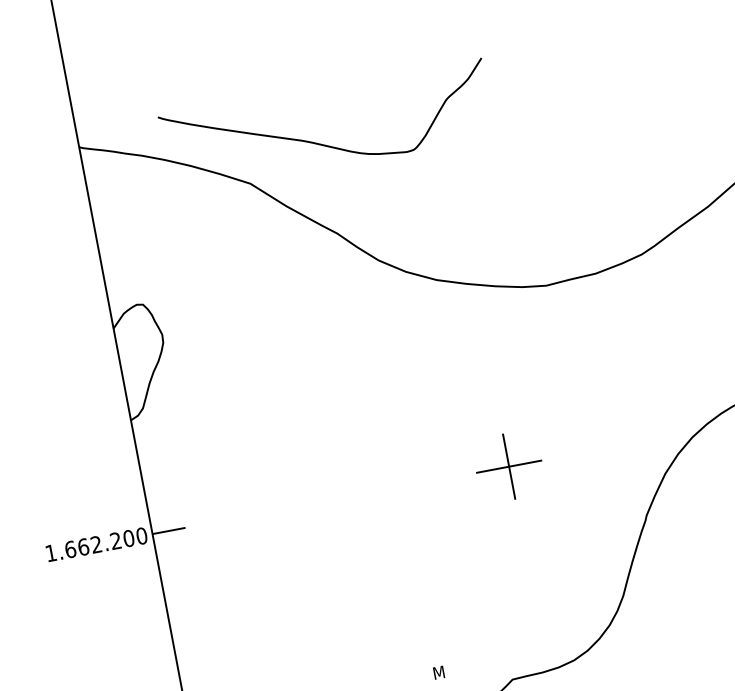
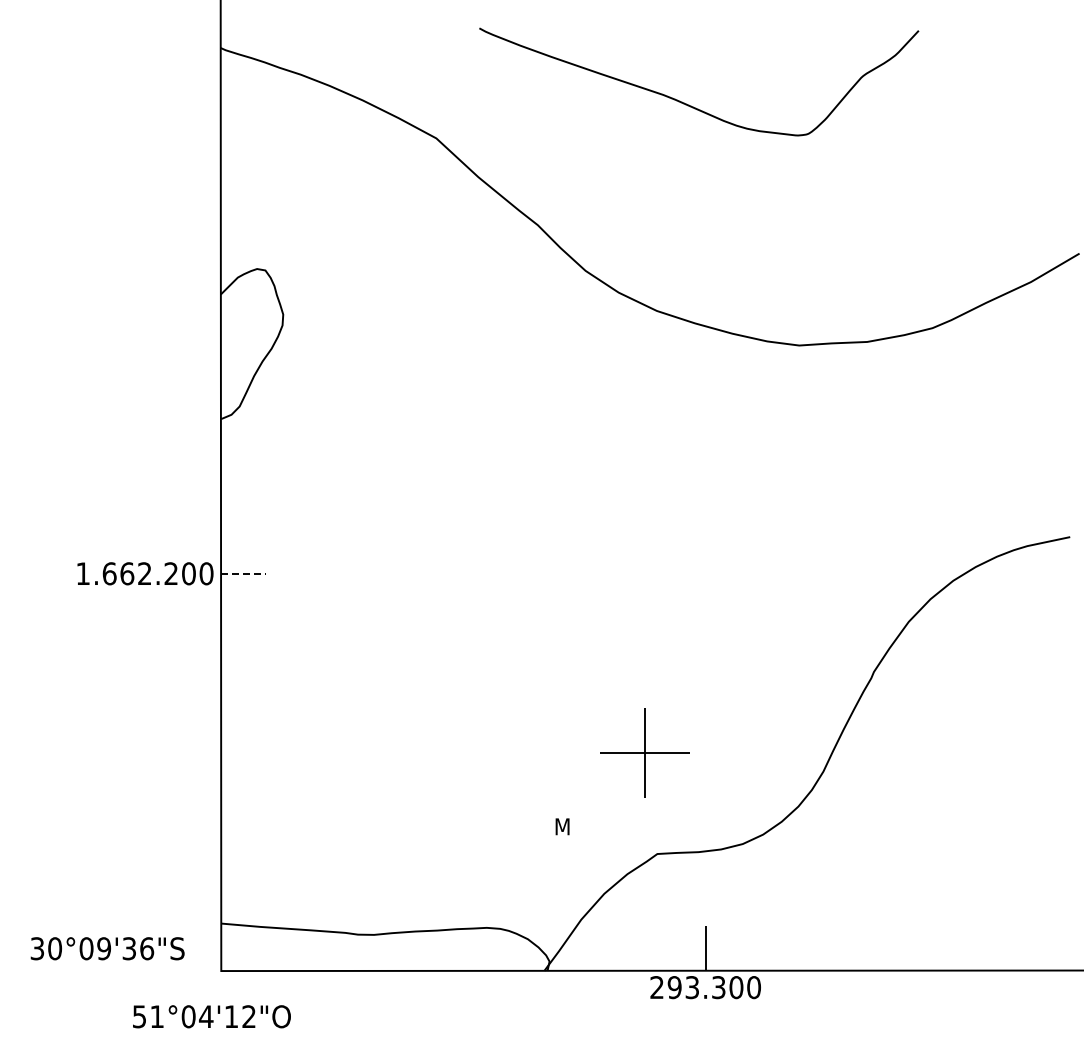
curve: (323, 144) -> (689, 104), moved
part: (509, 466) -> (644, 752), moved
line: (169, 530) -> (244, 573), solid -> dashed

